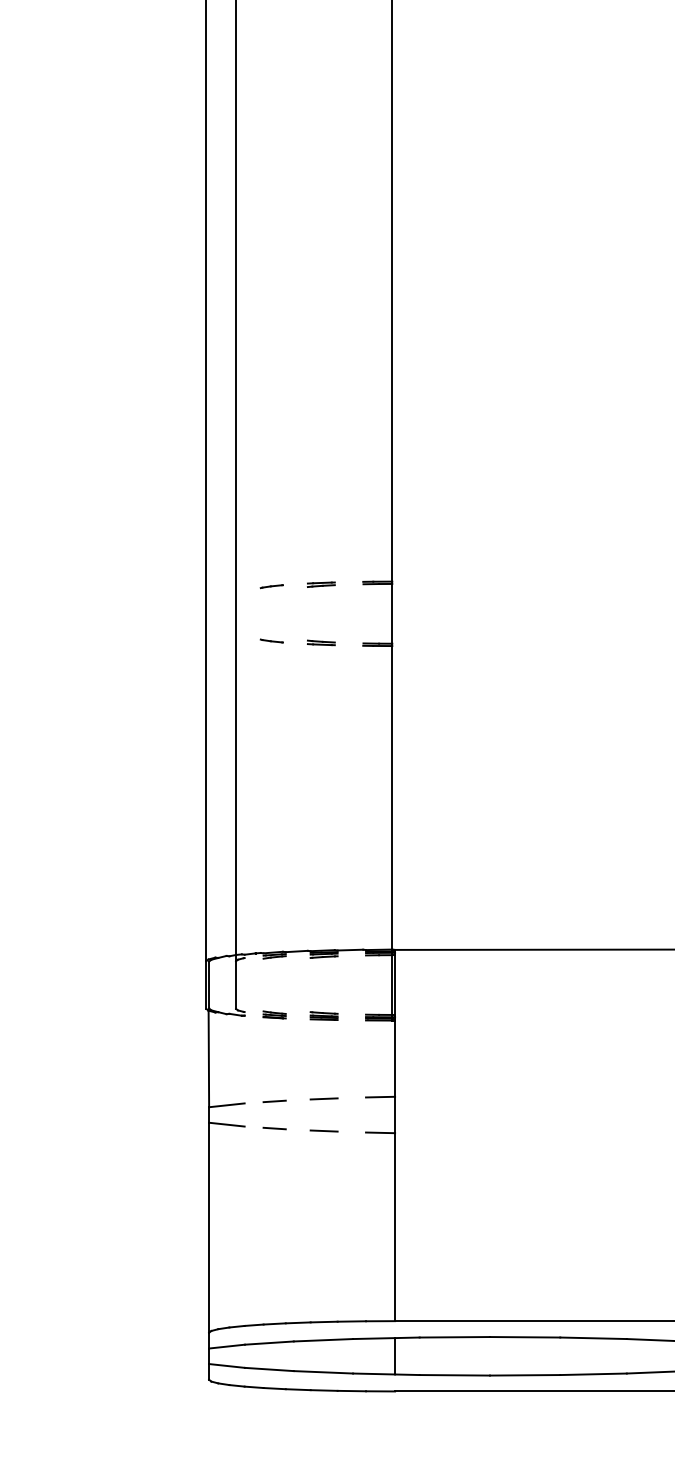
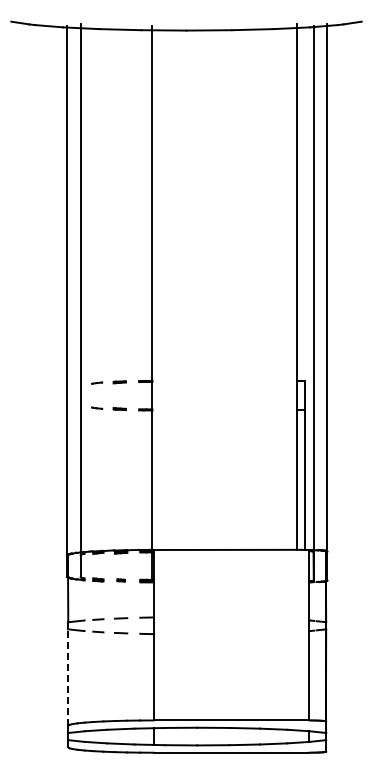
part: (325, 1016) -> (121, 580), size x0.6
line: (209, 1227) -> (68, 677), solid -> dashed

